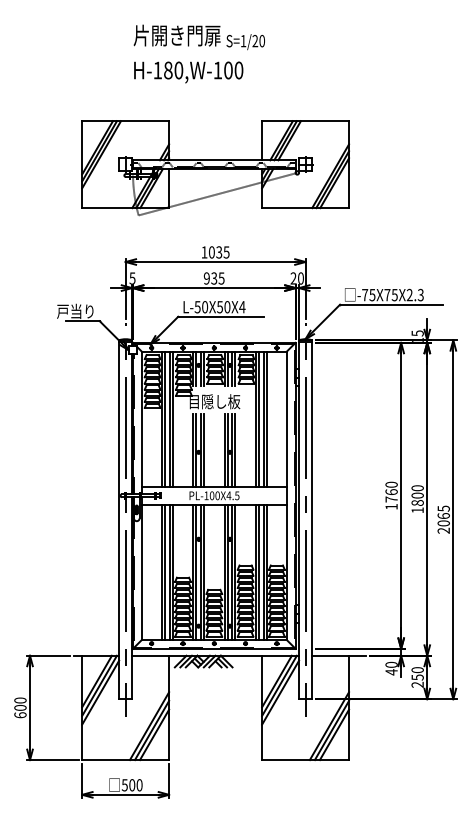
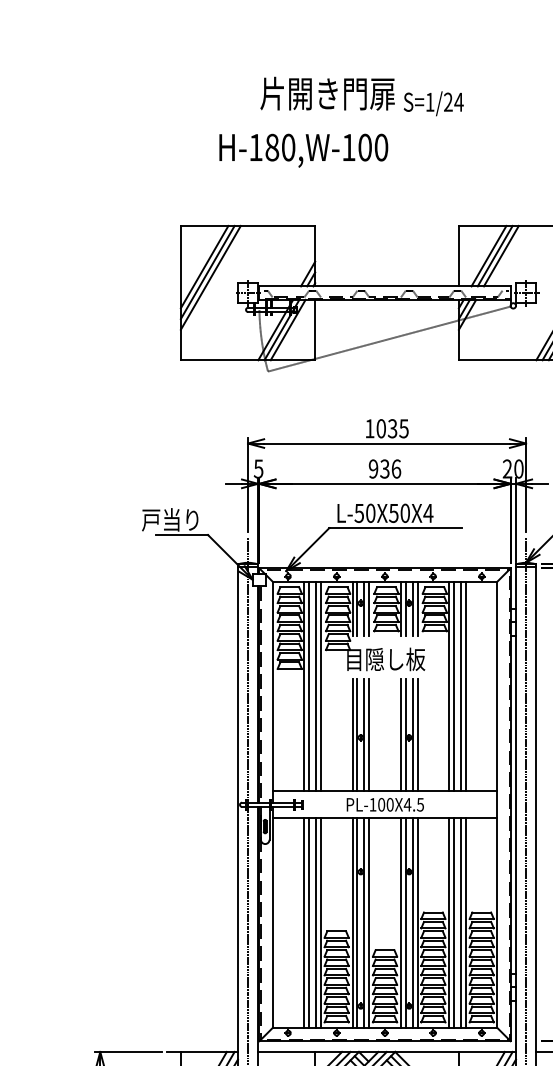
text: (262, 40) -> (459, 101), S=1/20 -> S=1/24
text: (188, 72) -> (303, 150), moved
text: (221, 278) -> (396, 469), 935 -> 936

